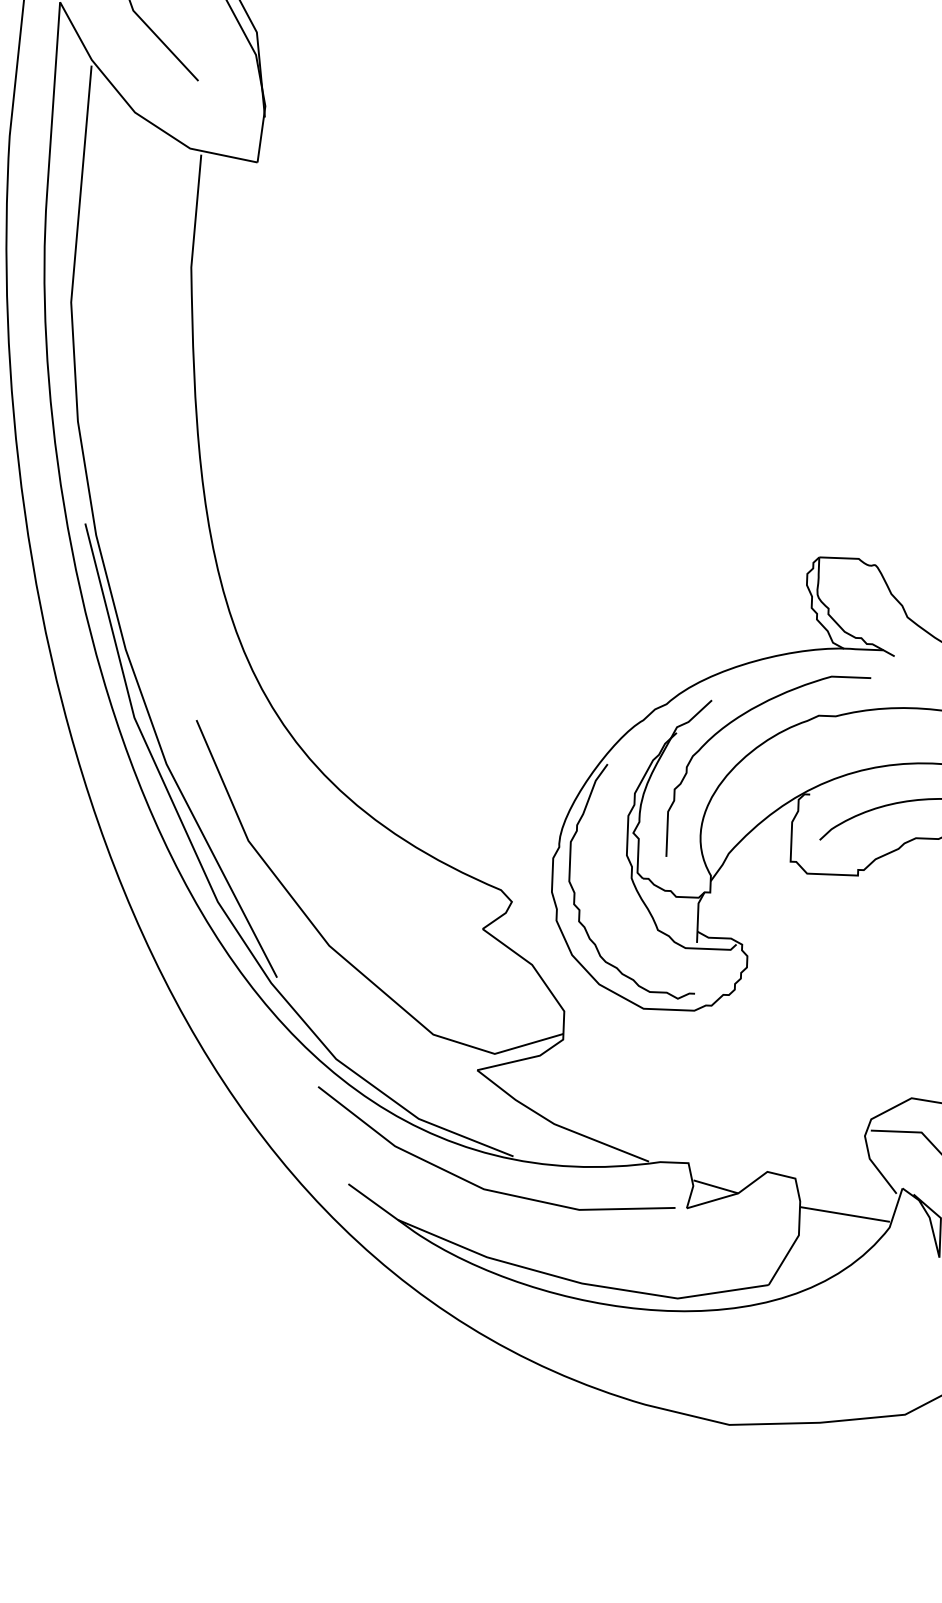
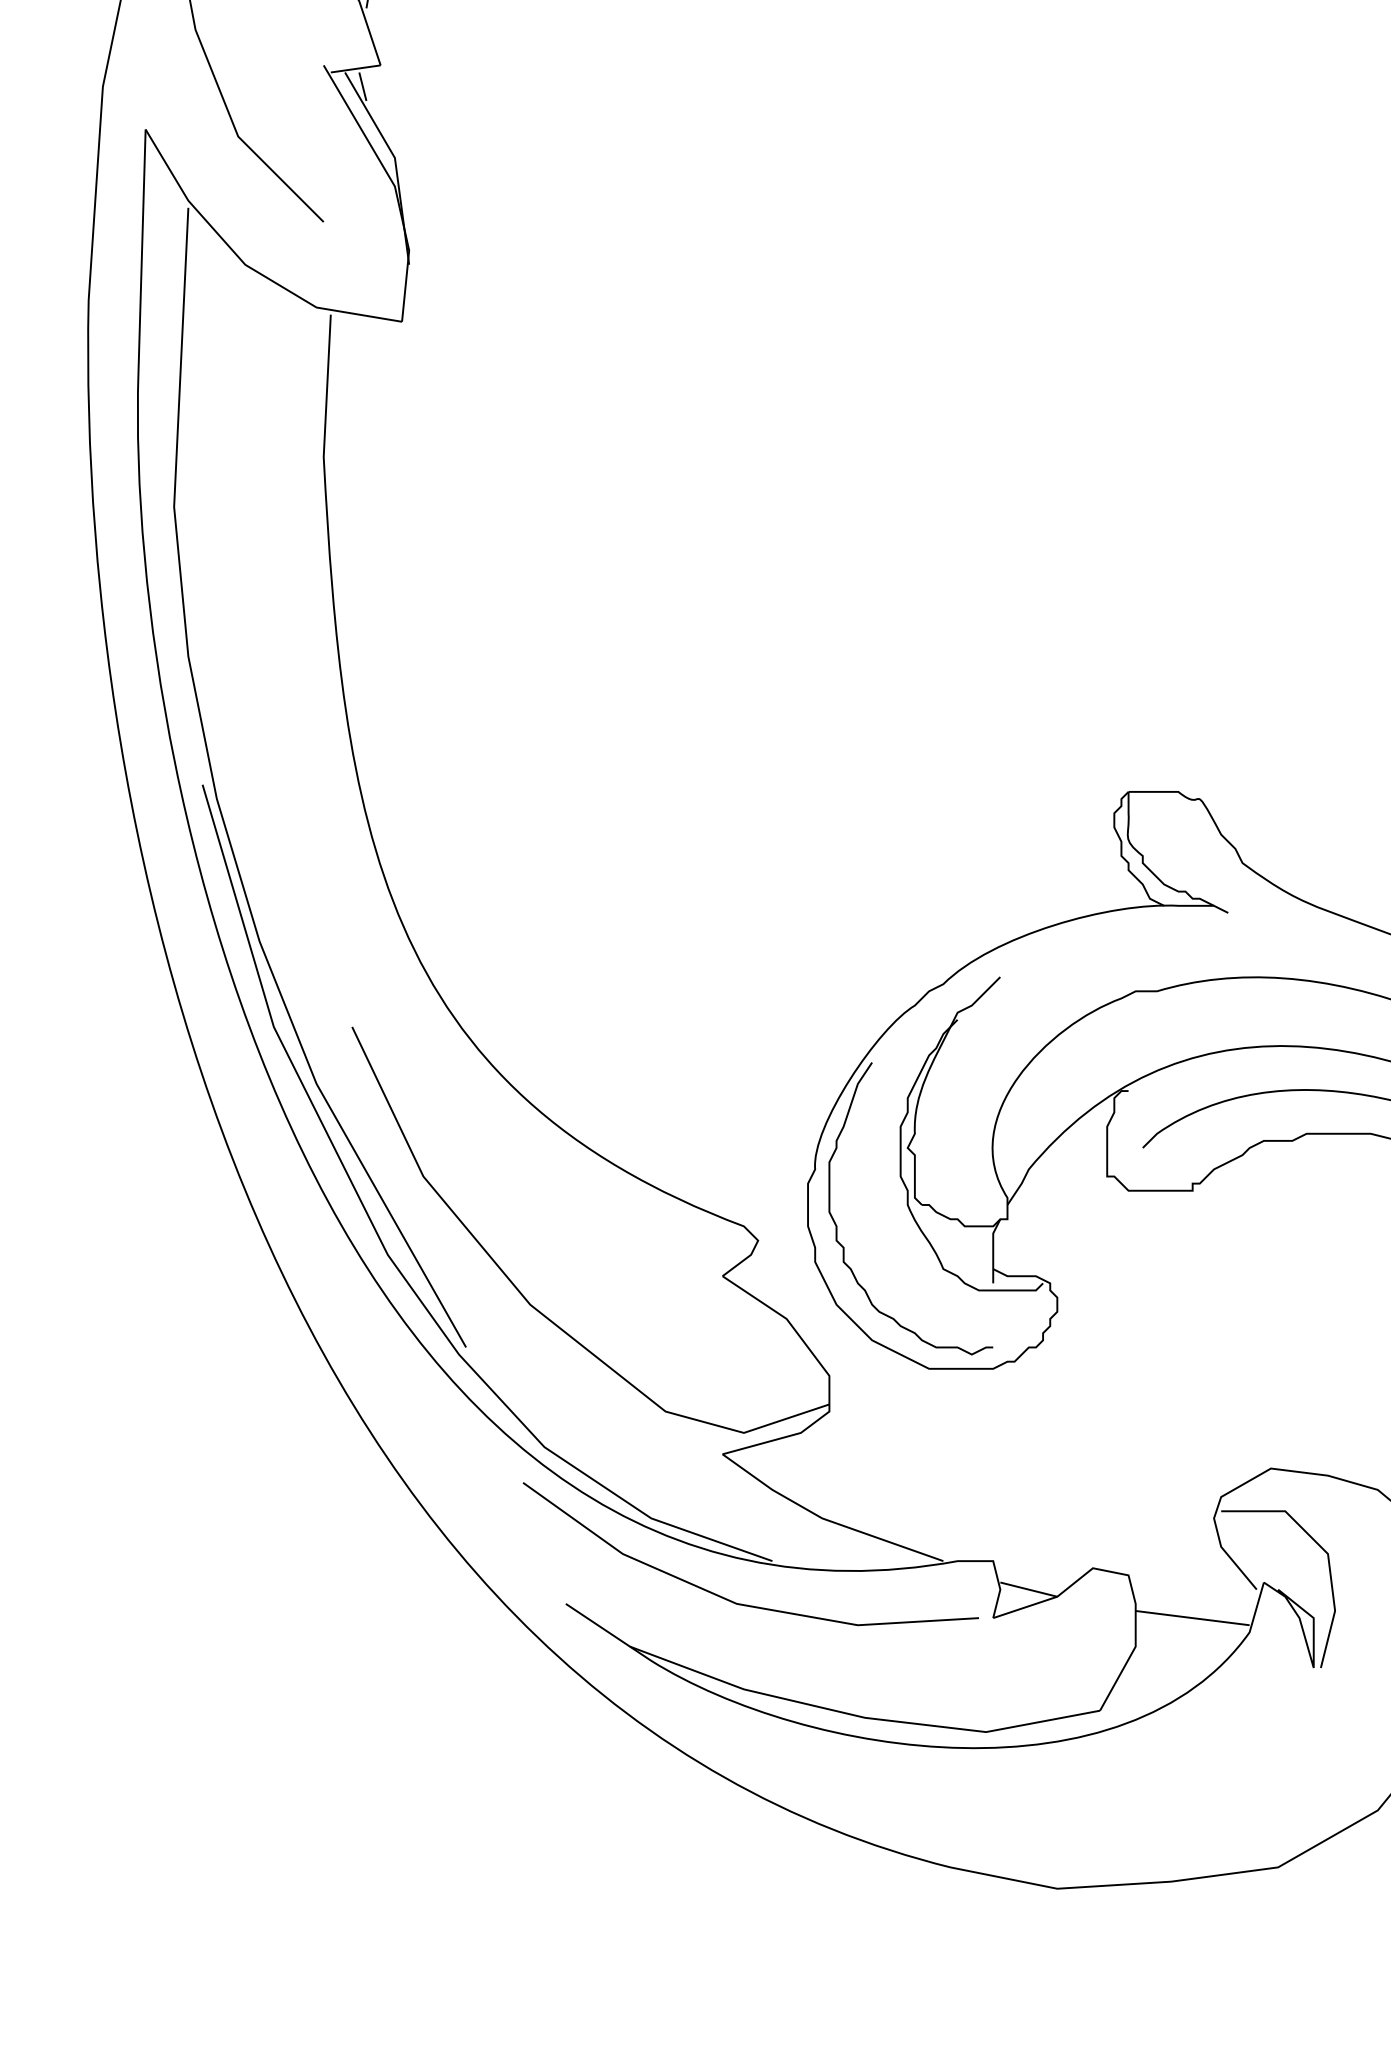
curve: (737, 719) -> (1033, 999), removed

